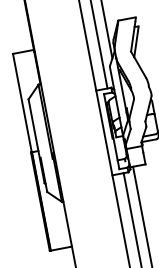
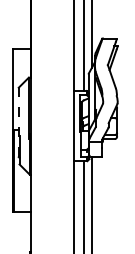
line: (36, 141) -> (18, 122), solid -> dashed

